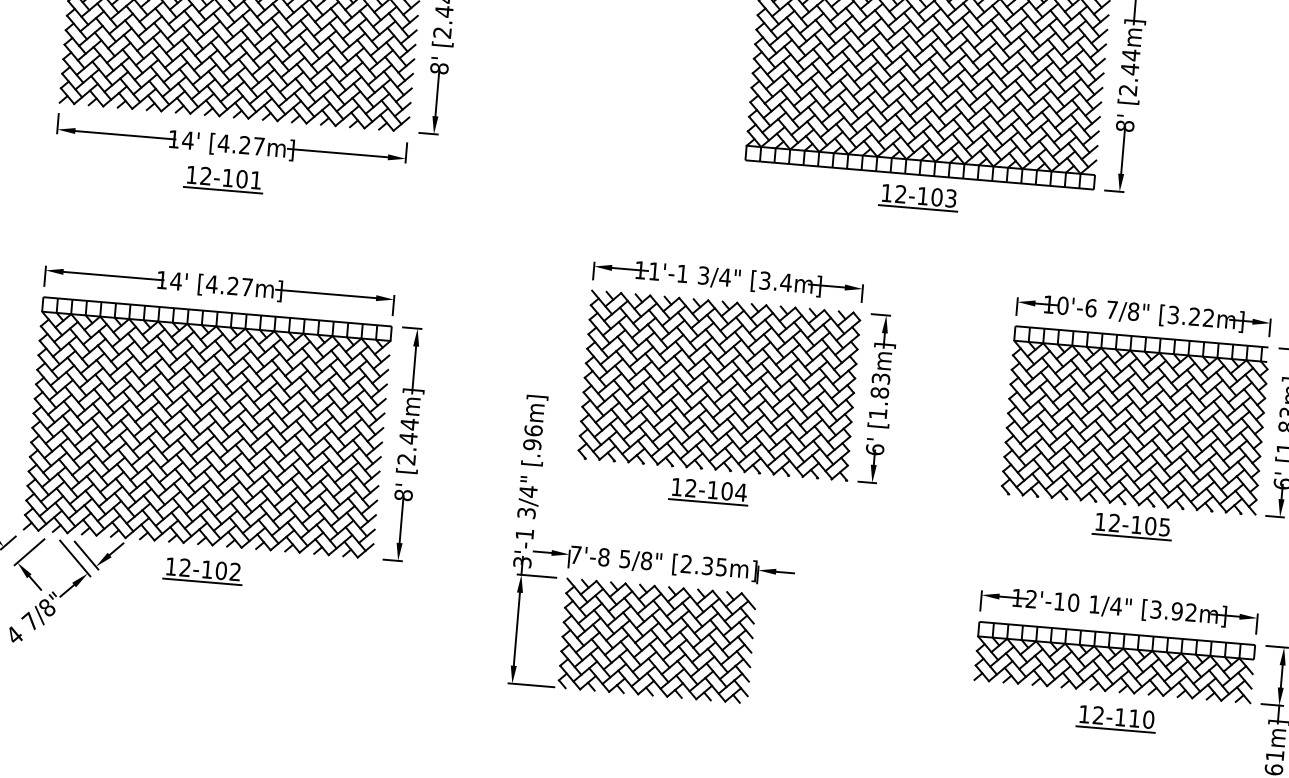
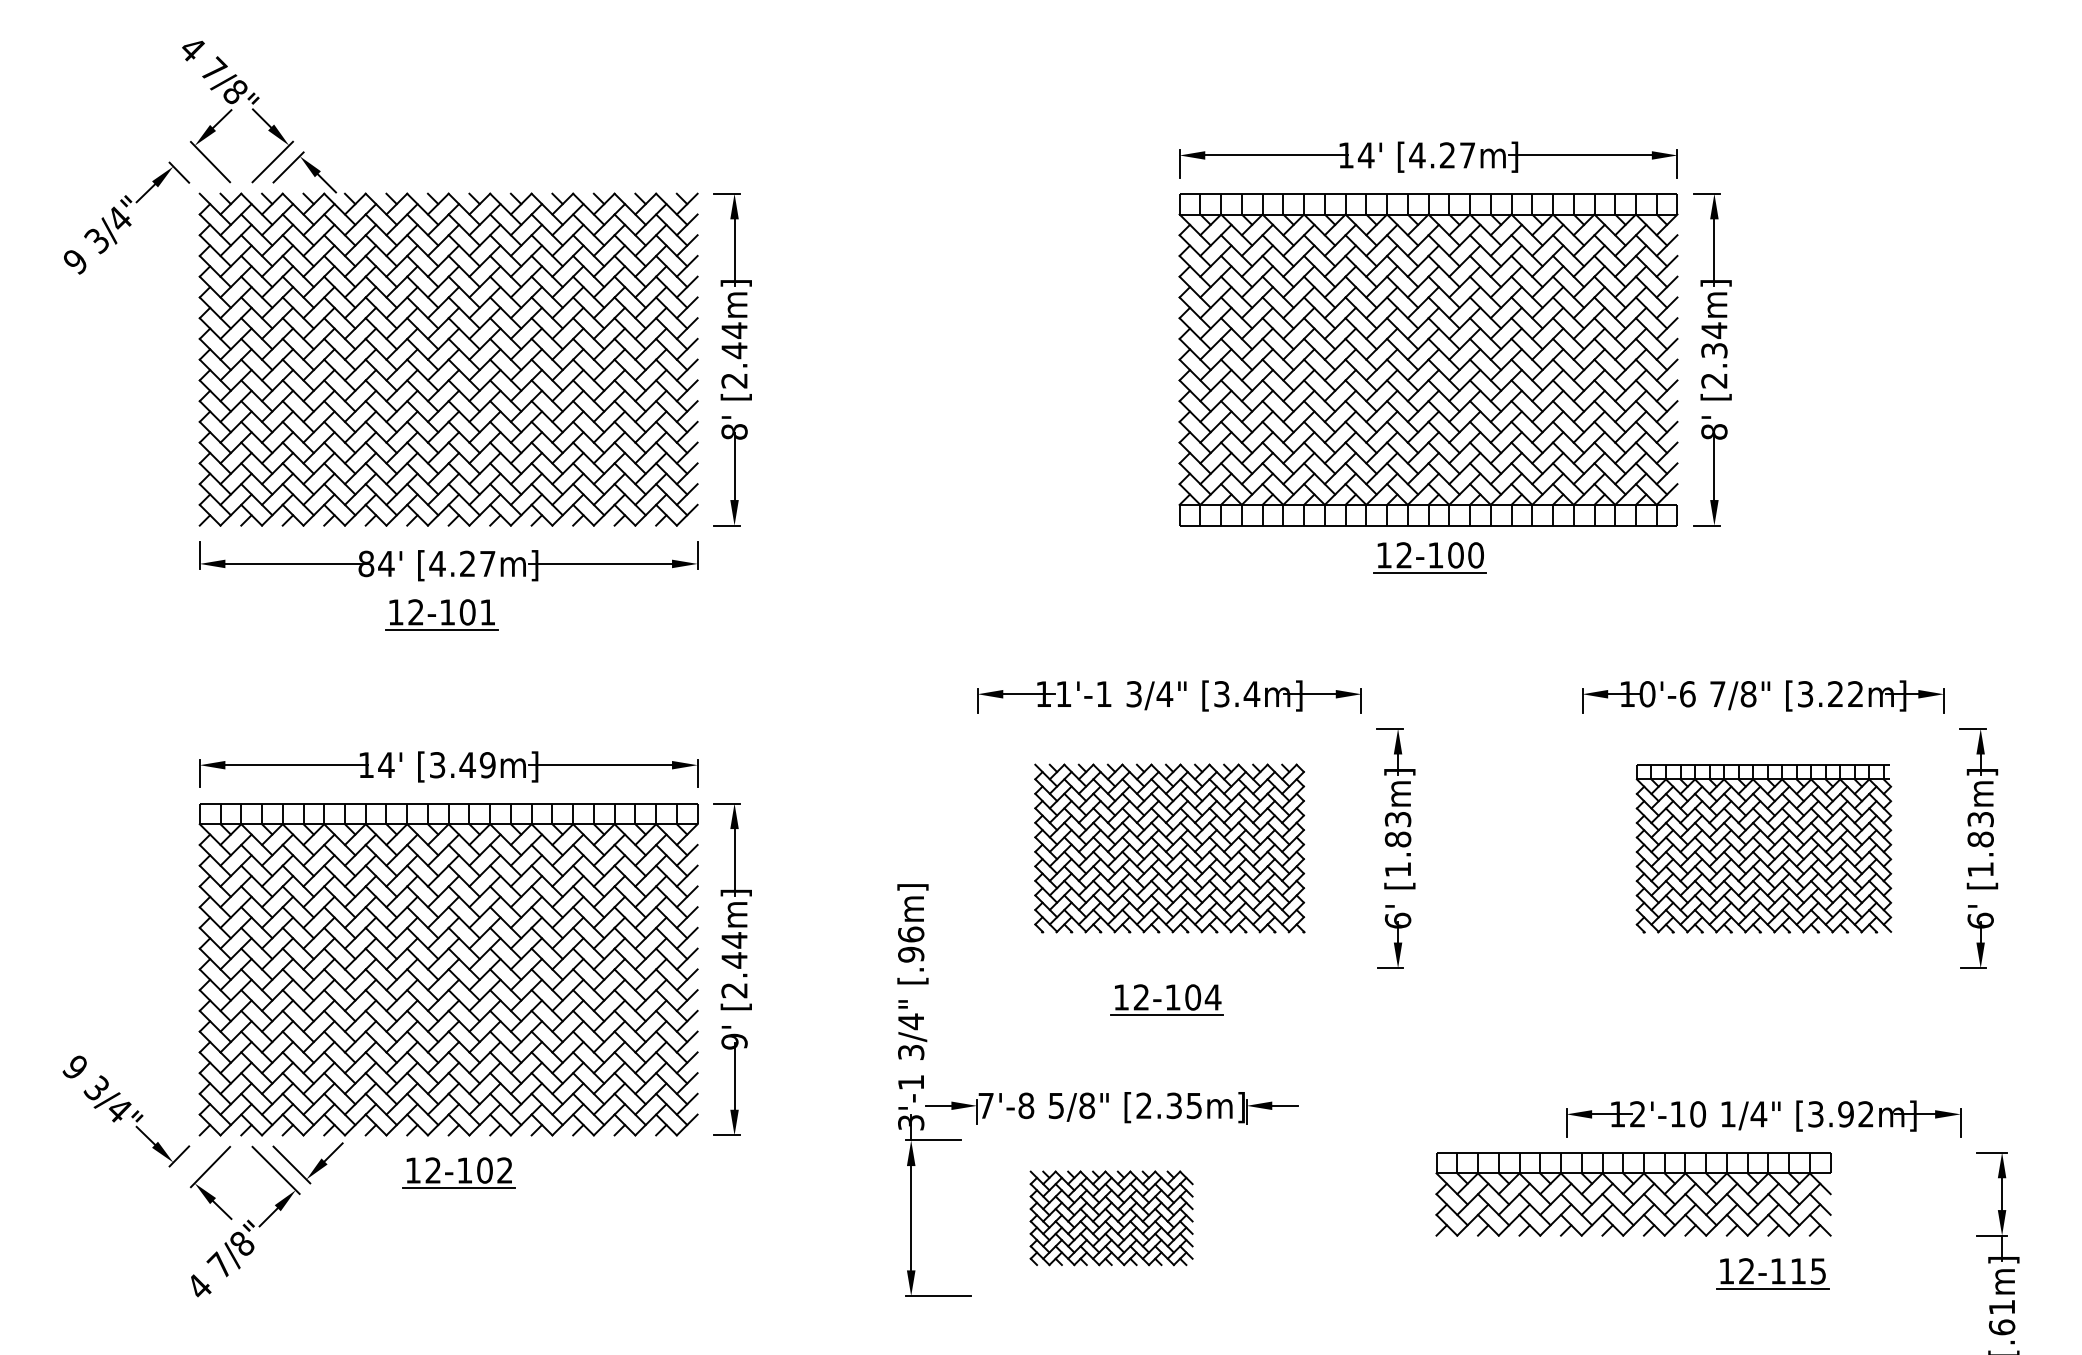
text: (1130, 69) -> (1714, 350), [2.44m] -> [2.34m]
text: (174, 139) -> (366, 563), 14' -> 84'
text: (950, 198) -> (1475, 555), 12-103 -> 12-100
text: (229, 286) -> (462, 765), [4.27m] -> [3.49m]
part: (719, 385) -> (1169, 848), size x0.7
part: (1135, 420) -> (1763, 848), size x0.7
text: (403, 495) -> (734, 1041), 8' -> 9'
part: (1132, 526) -> (1772, 998), removed
part: (657, 641) -> (1111, 1218), size x0.6
part: (1114, 662) -> (1633, 1194), moved
text: (1148, 719) -> (1818, 1271), 12-110 -> 12-115

